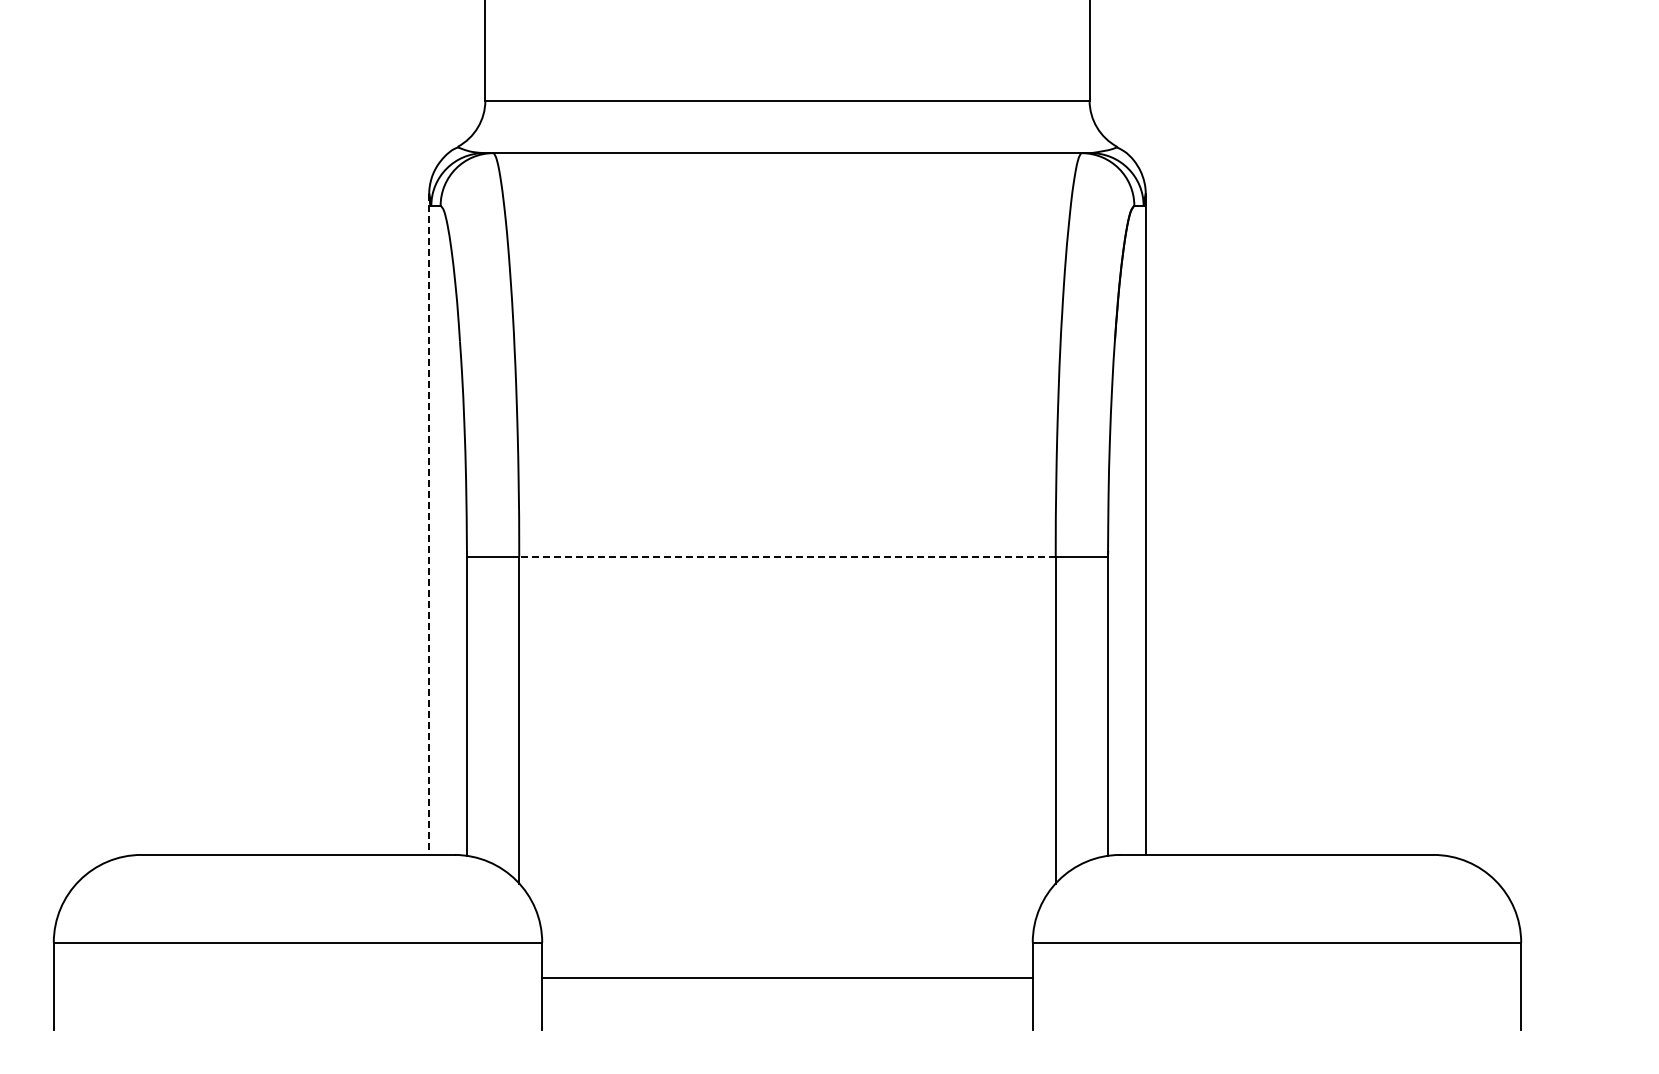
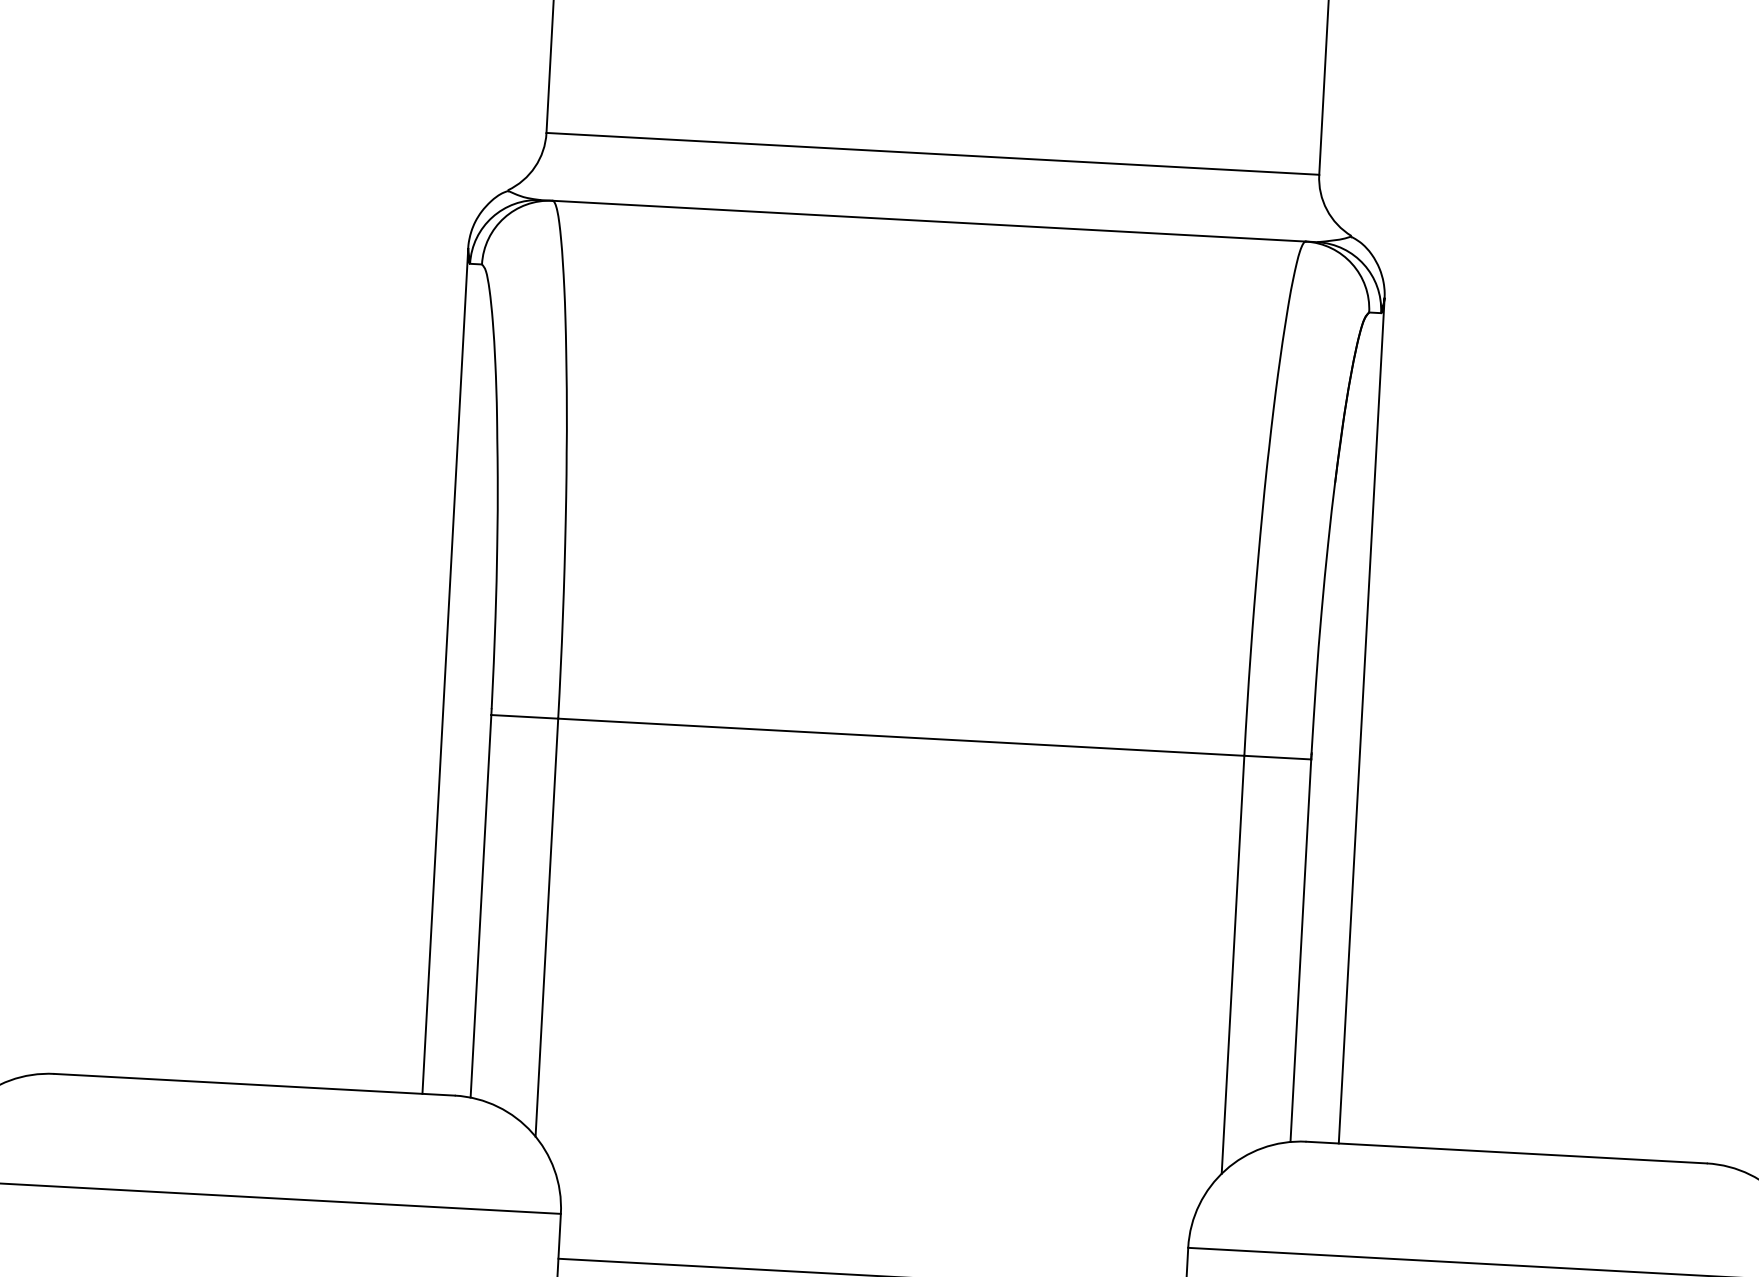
line: (429, 525) -> (445, 672), dashed -> solid
line: (786, 556) -> (900, 736), dashed -> solid

